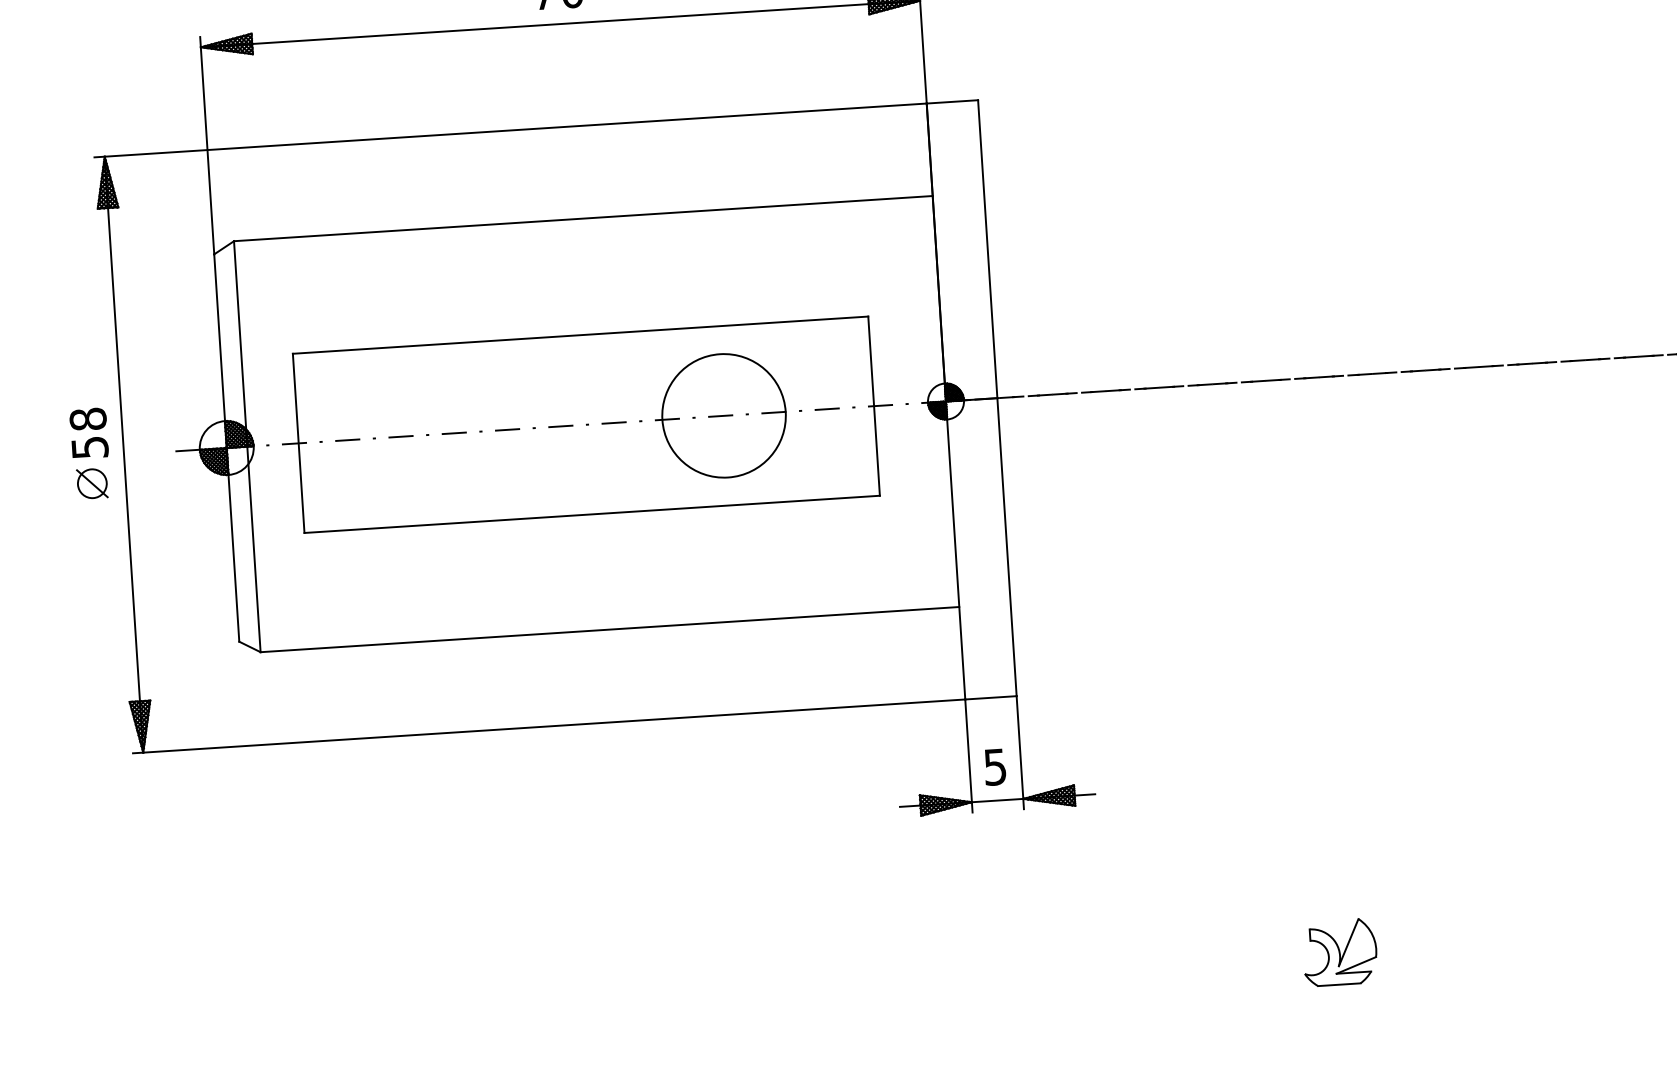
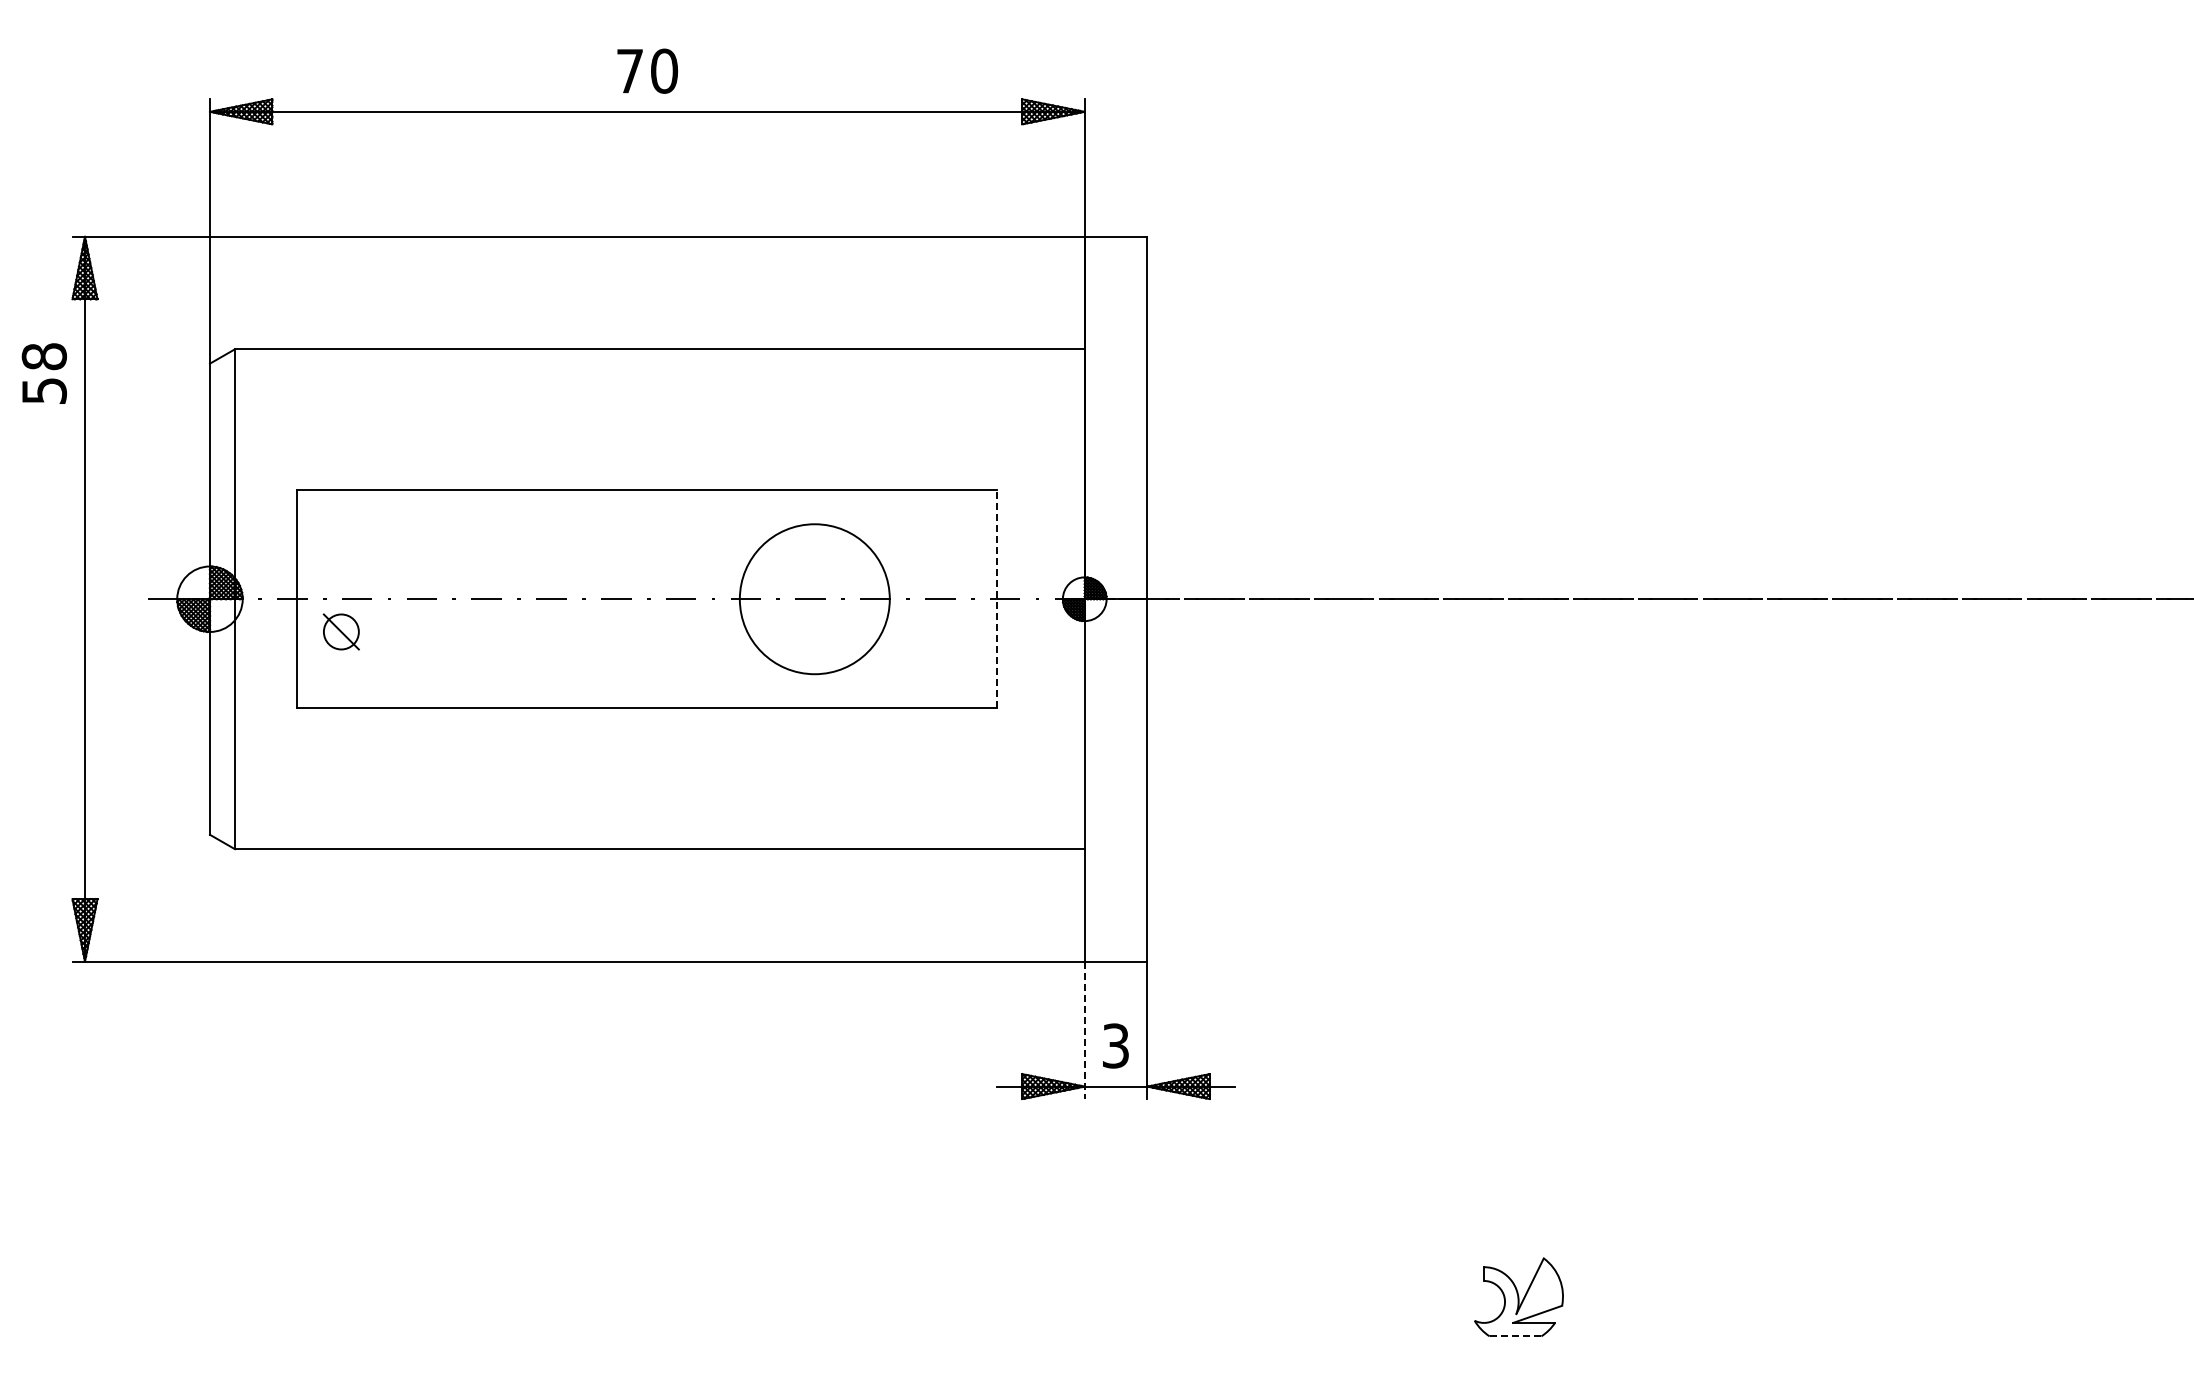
line: (874, 406) -> (997, 599), solid -> dashed
text: (88, 433) -> (43, 373), moved
part: (91, 483) -> (340, 631), moved
line: (968, 756) -> (1084, 1030), solid -> dashed
text: (994, 766) -> (1115, 1045), 5 -> 3
line: (1339, 984) -> (1515, 1336), solid -> dashed

